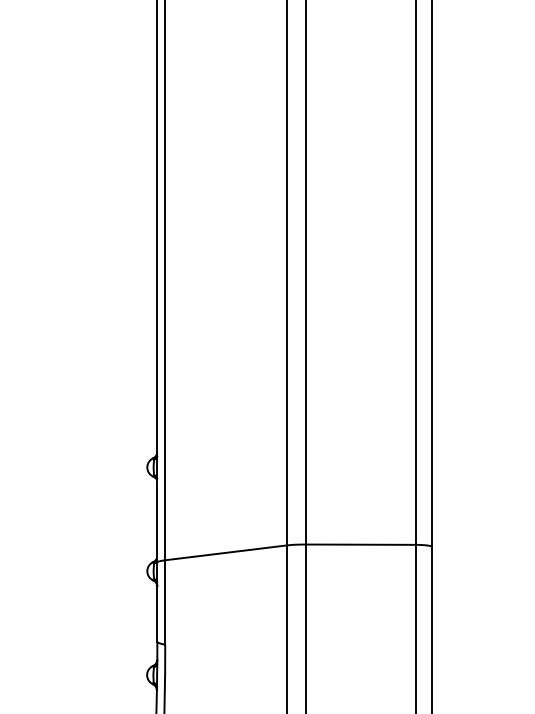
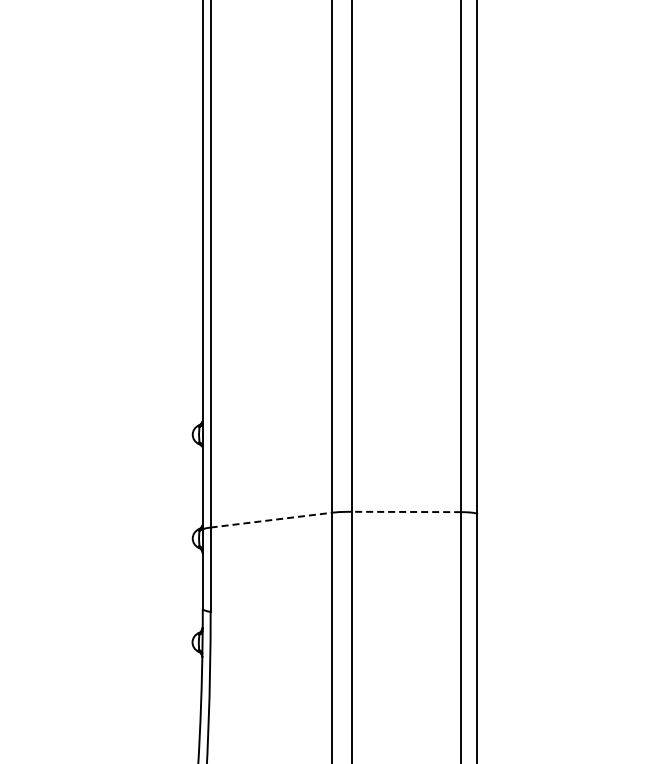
line: (361, 544) -> (406, 511), solid -> dashed
line: (226, 553) -> (271, 520), solid -> dashed

